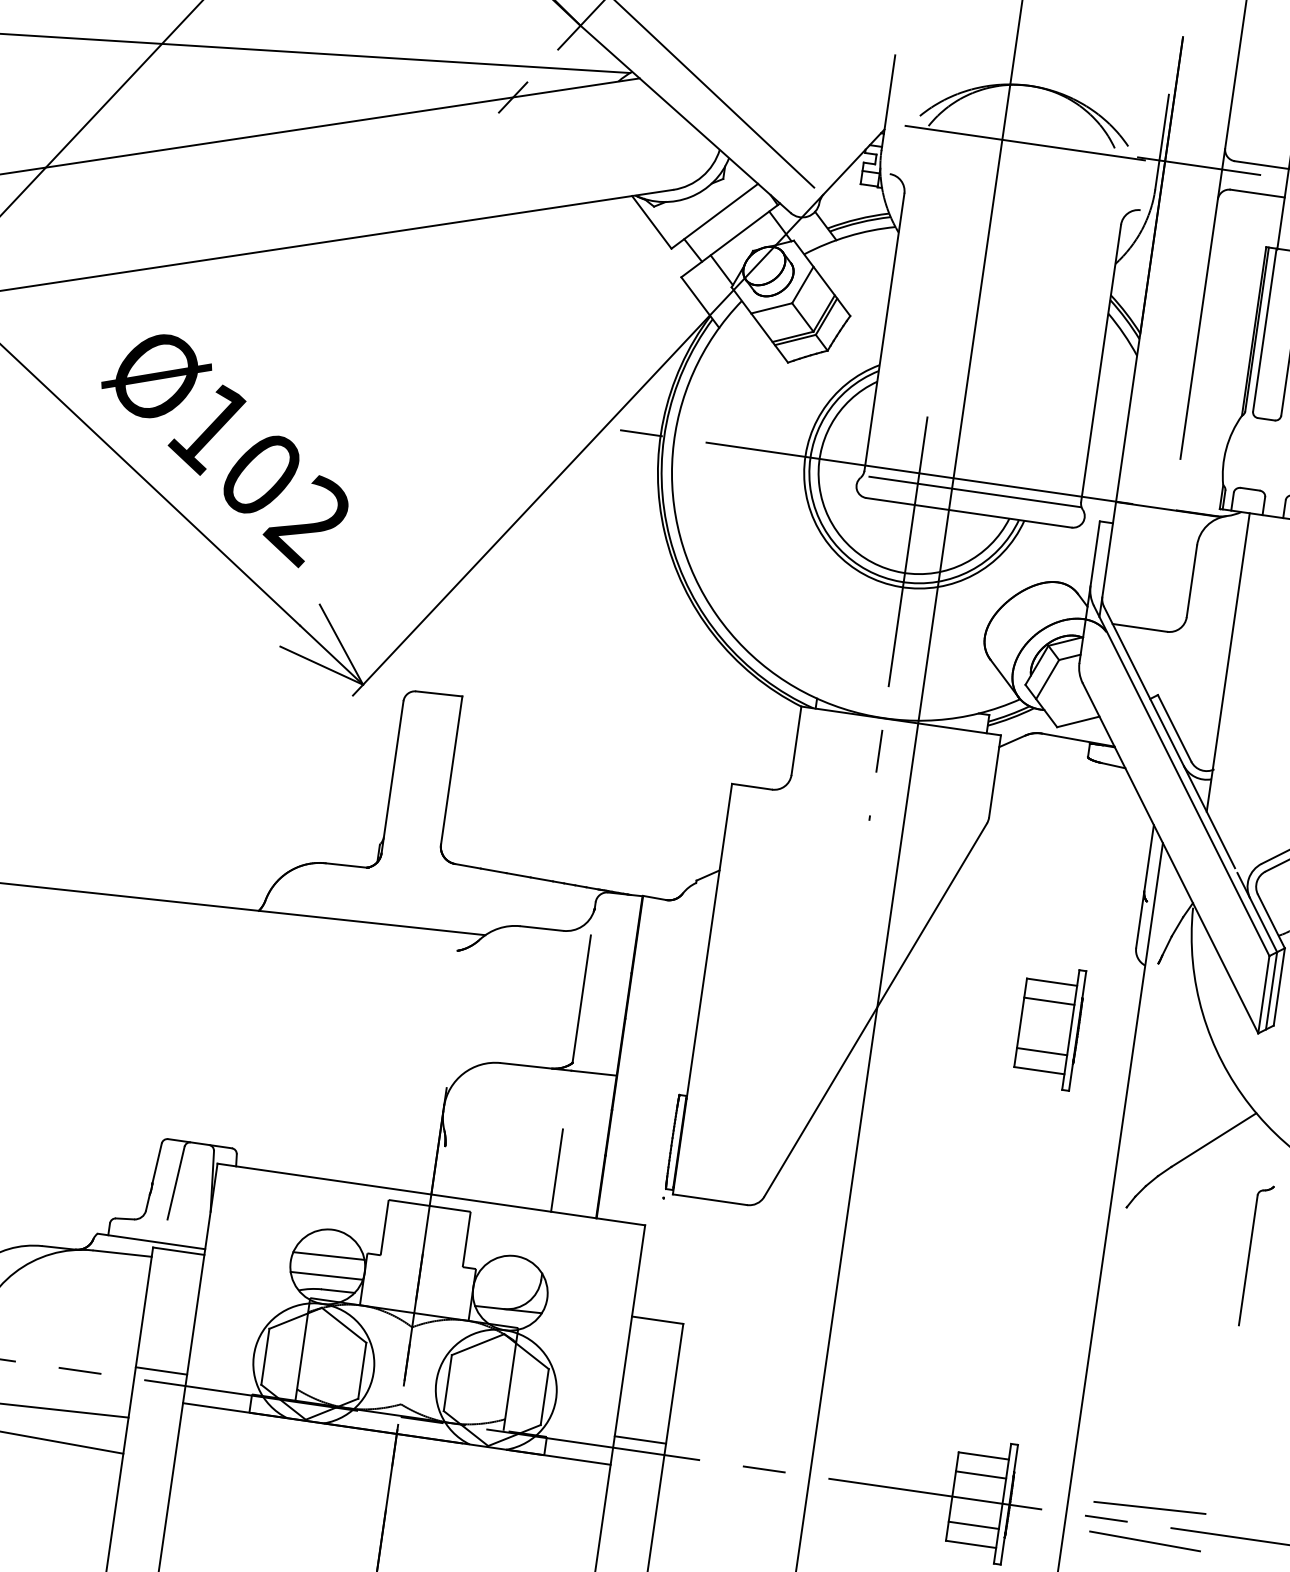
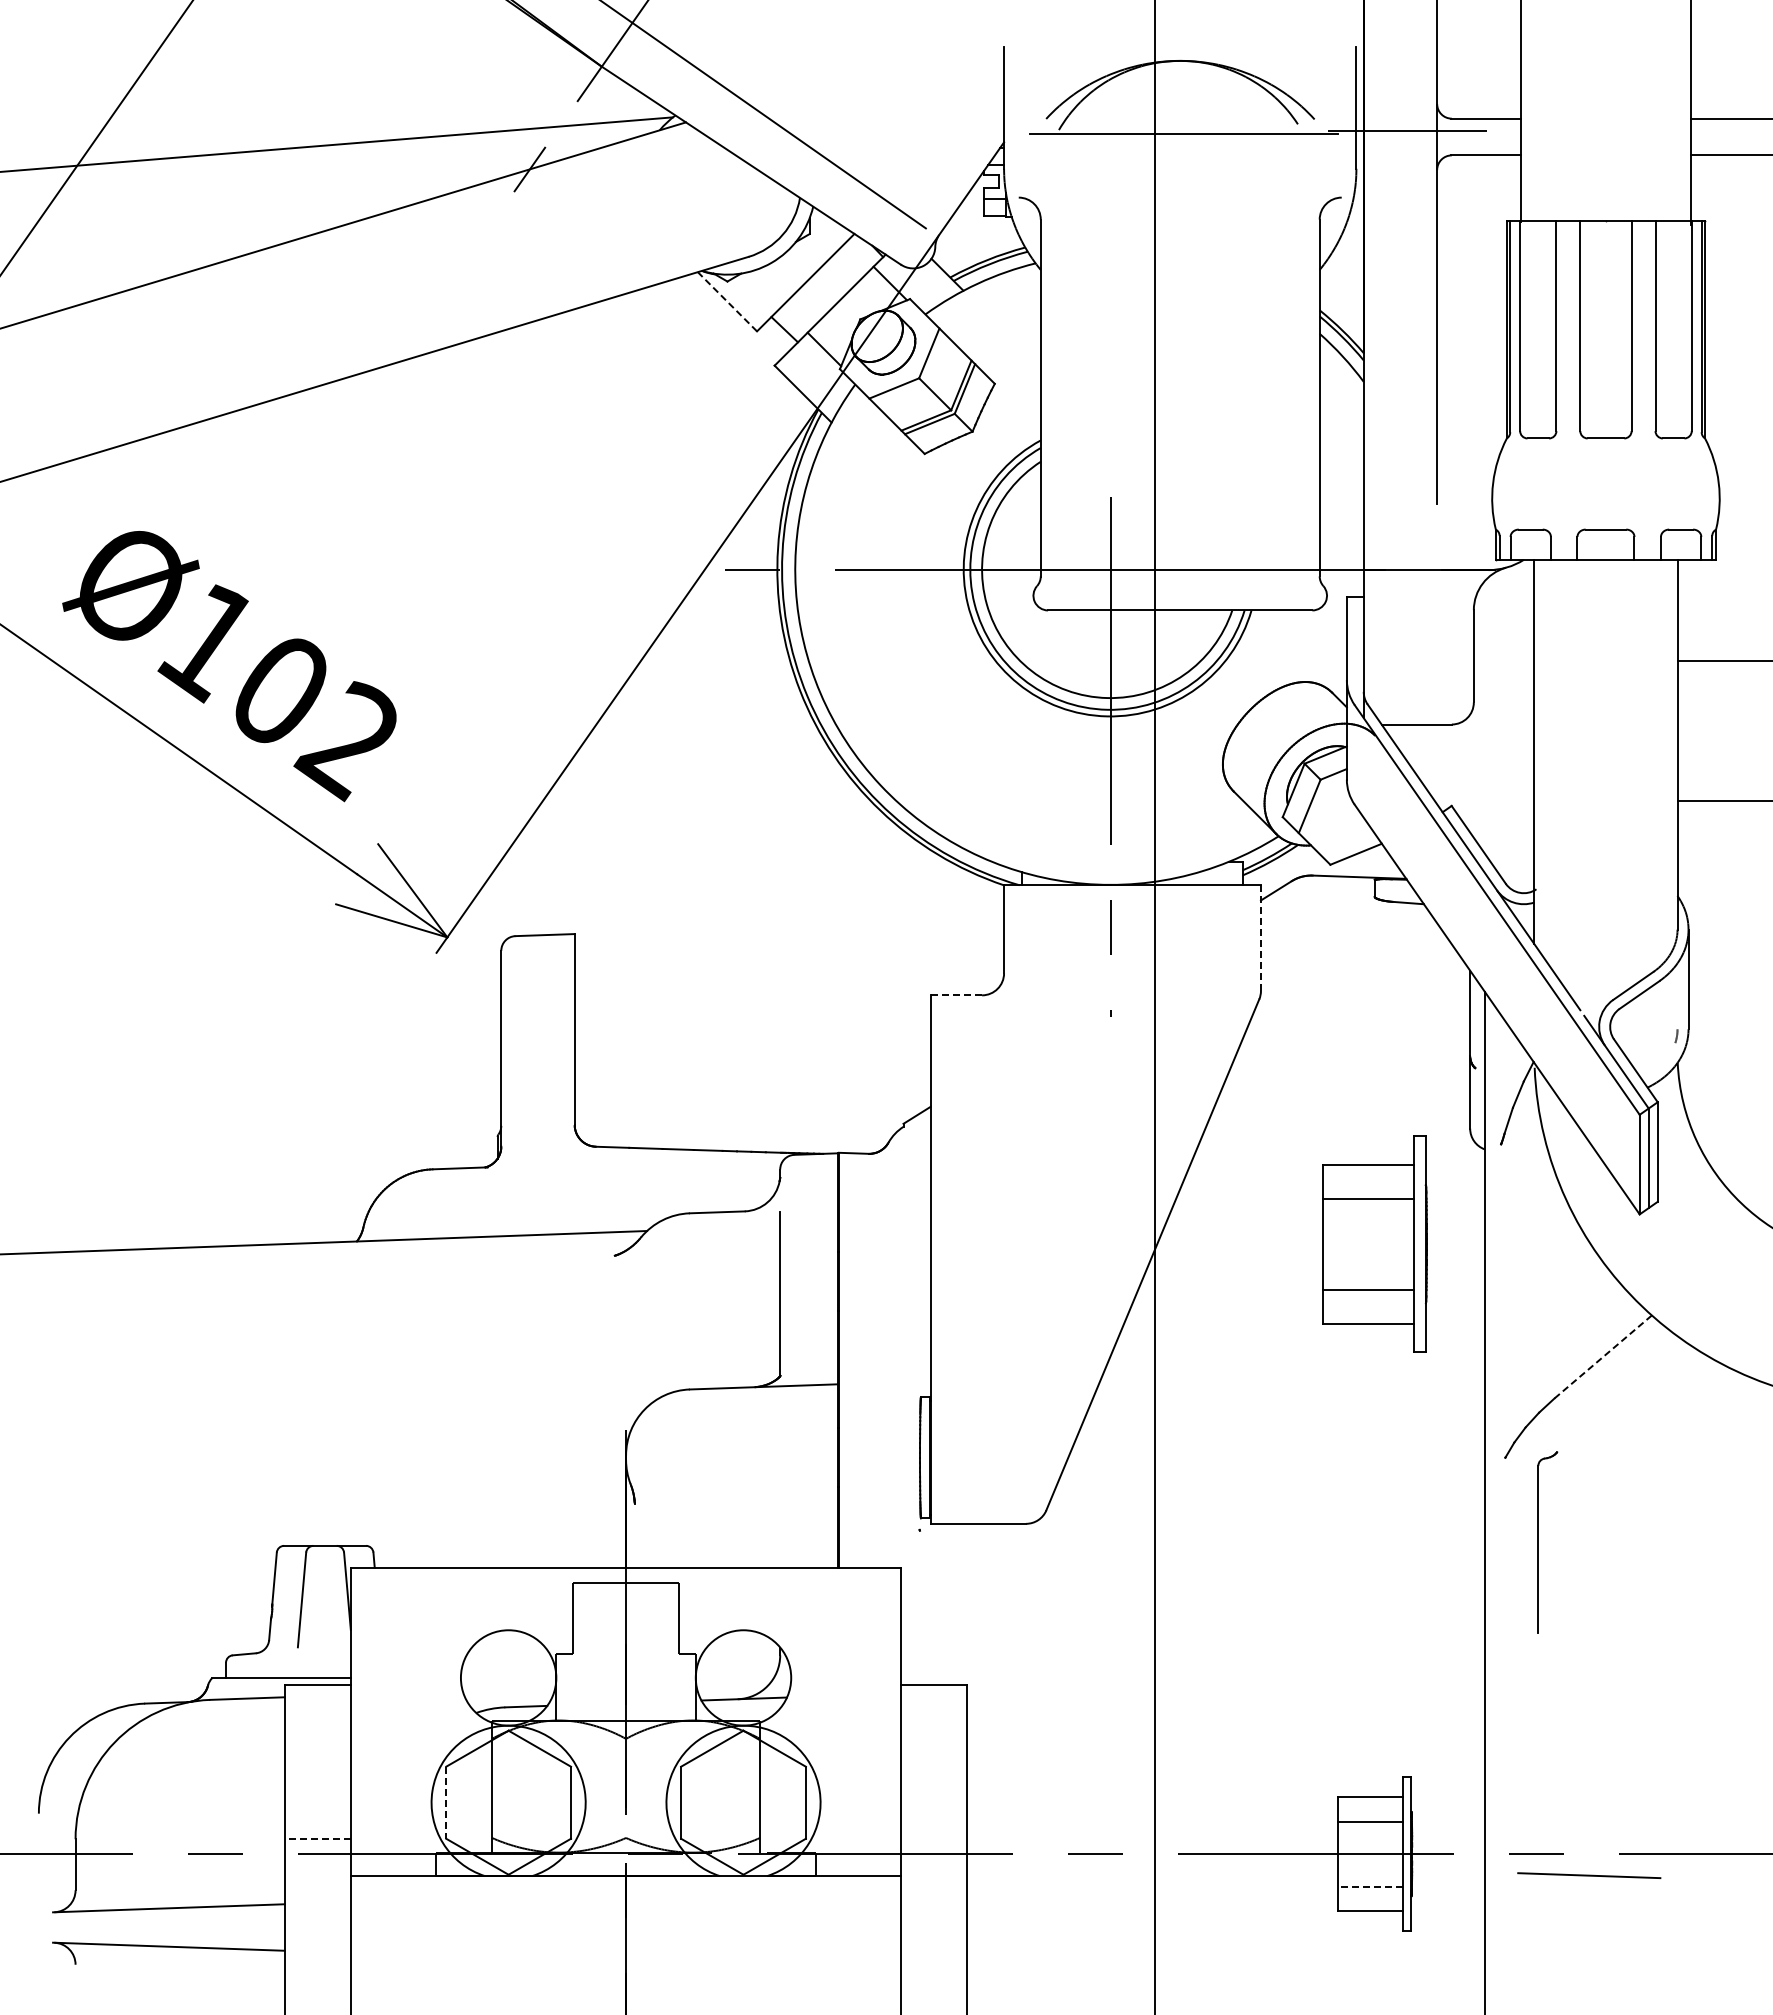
line: (651, 222) -> (727, 301), solid -> dashed
line: (974, 492) -> (1183, 583), removed
line: (994, 776) -> (1260, 938), solid -> dashed
line: (752, 786) -> (956, 995), solid -> dashed
part: (1049, 1026) -> (1375, 1243), size x1.4
line: (1213, 1140) -> (1602, 1357), solid -> dashed
line: (557, 1170) -> (780, 1514), removed
part: (1249, 1254) -> (1538, 1542), moved
line: (328, 1255) -> (507, 1663), removed
line: (326, 1275) -> (508, 1689), removed
line: (265, 1357) -> (446, 1803), solid -> dashed
line: (161, 1370) -> (317, 1839), solid -> dashed
line: (640, 1440) -> (934, 1839), removed
line: (1150, 1507) -> (1589, 1832), removed
line: (973, 1525) -> (1369, 1886), solid -> dashed

